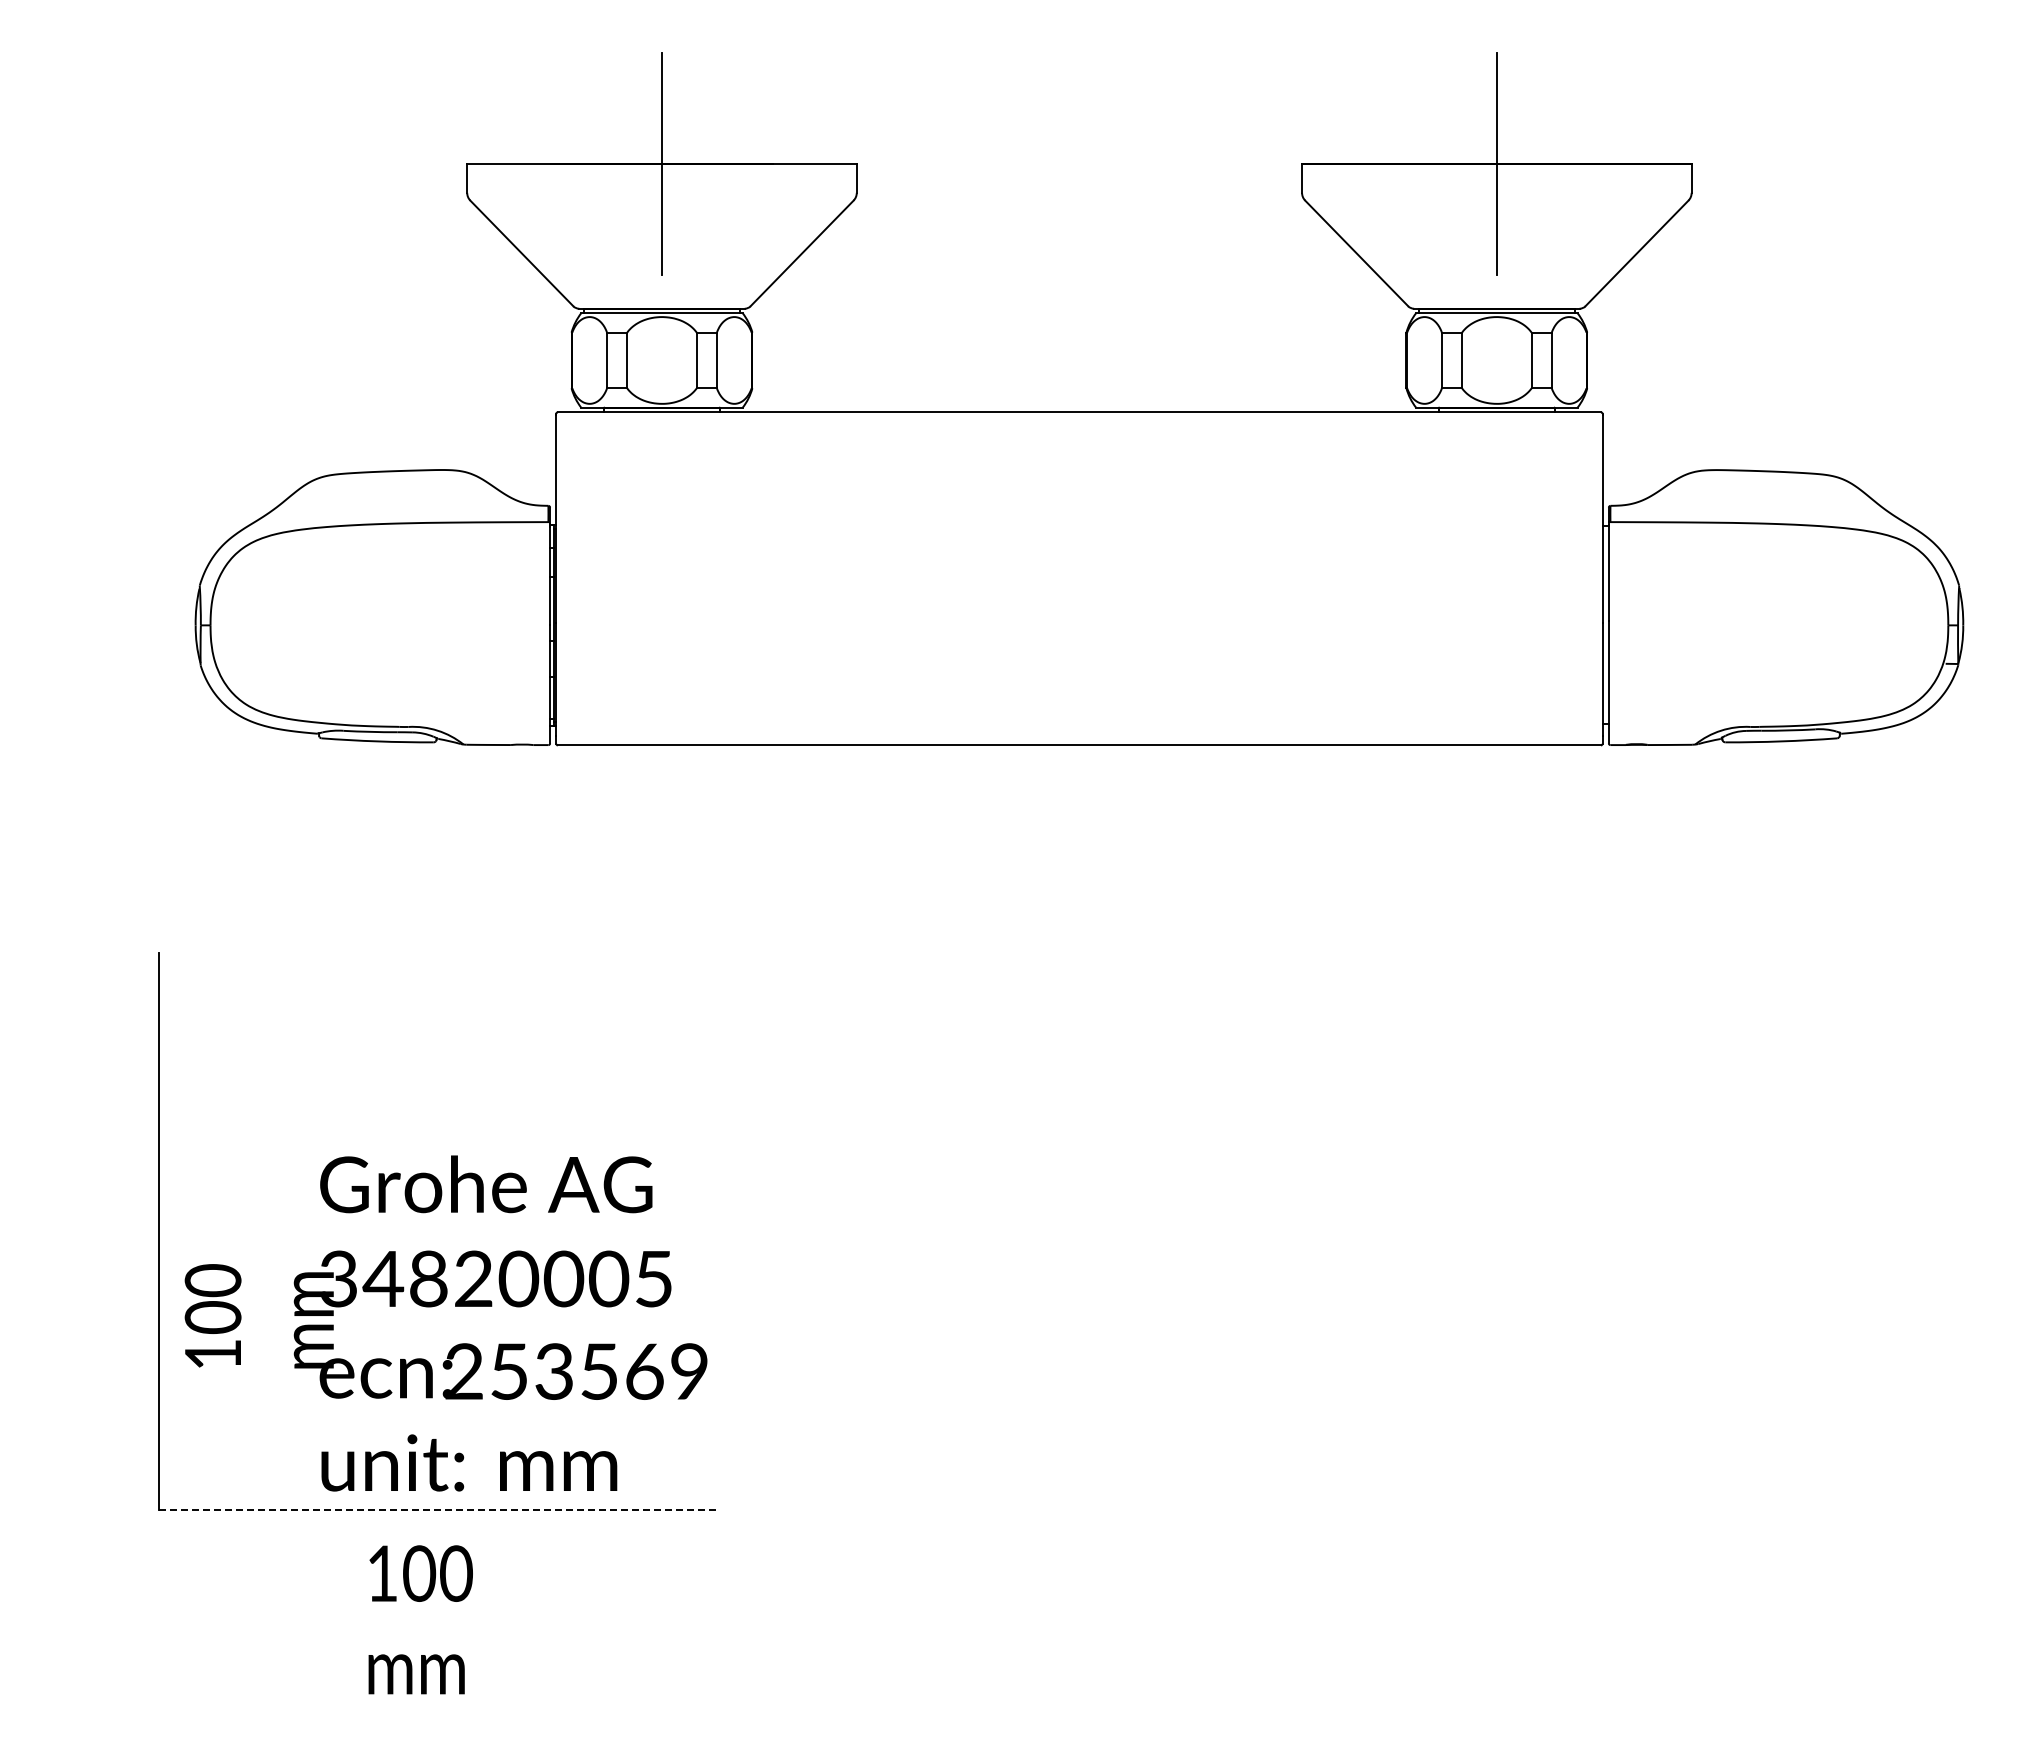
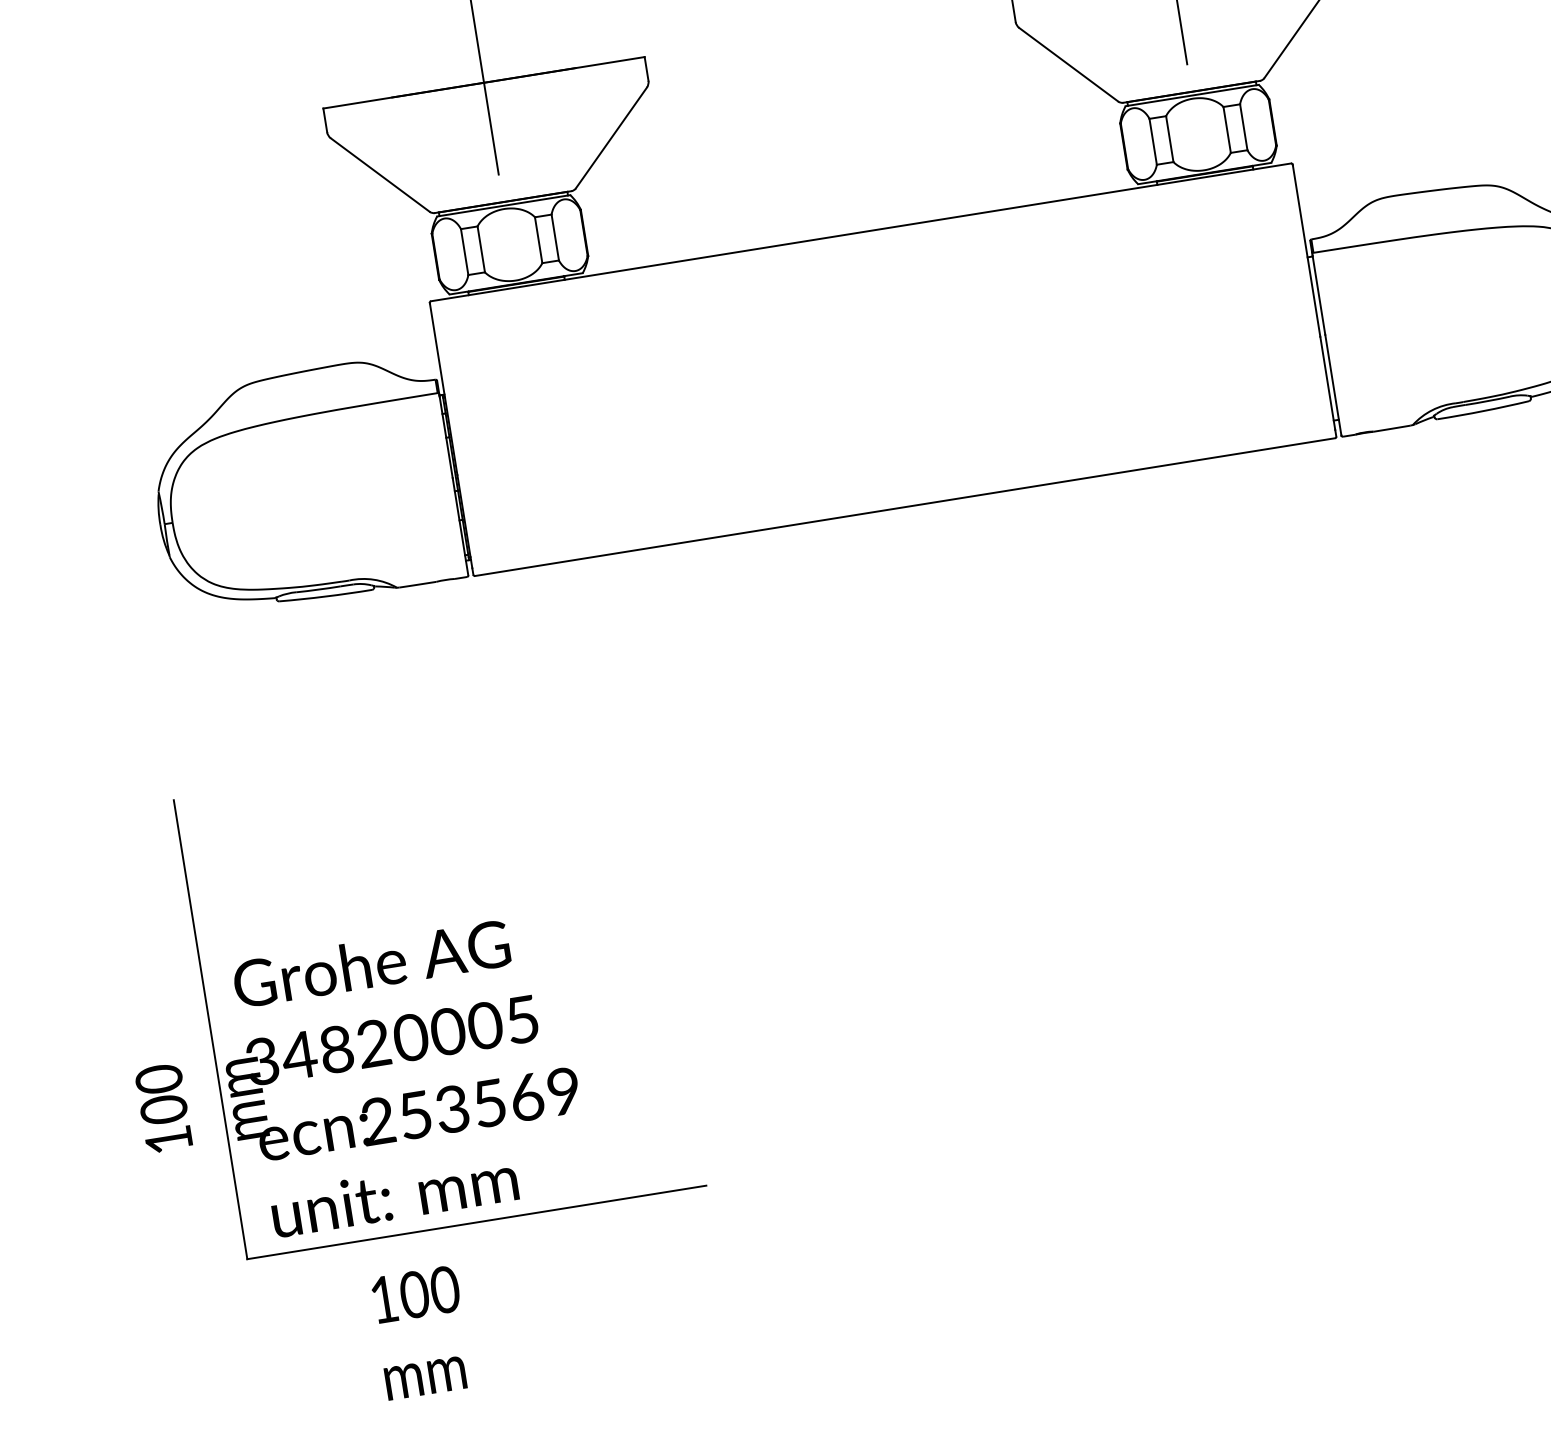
text: (445, 1323) -> (356, 1083), moved
line: (438, 1509) -> (477, 1221), dashed -> solid
text: (420, 1619) -> (421, 1332), moved

